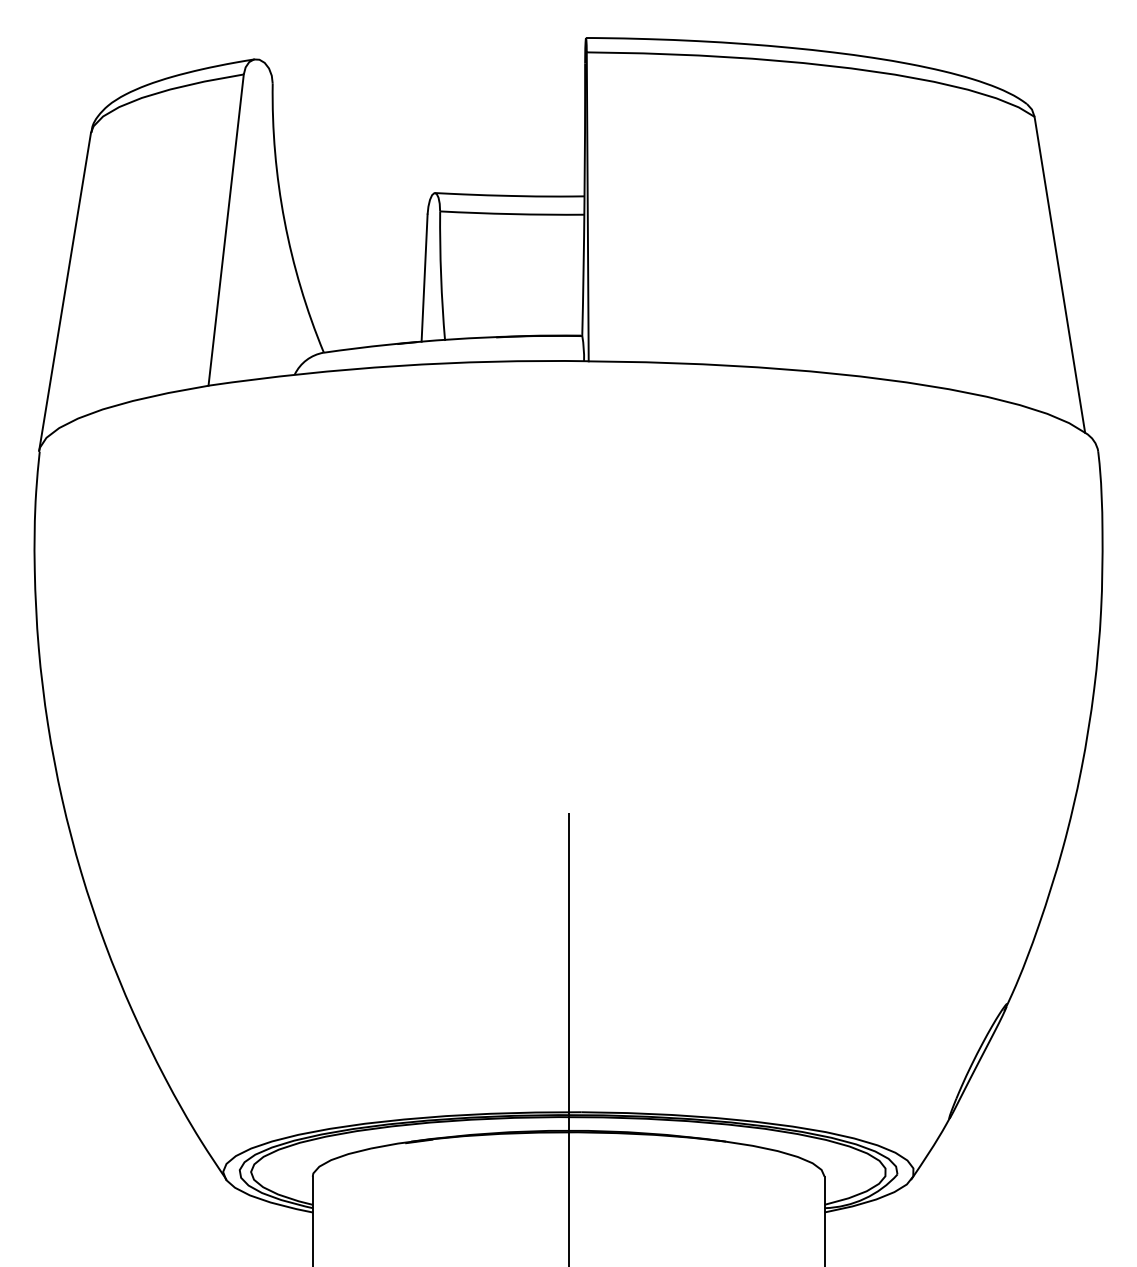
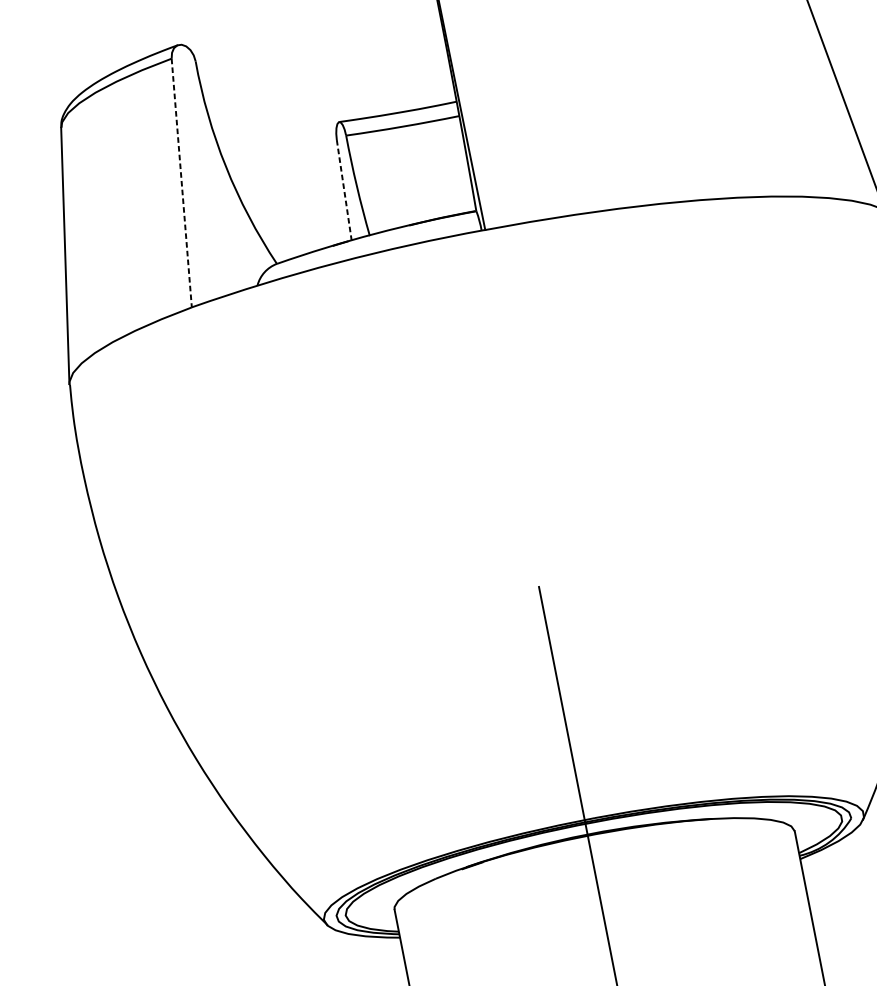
line: (226, 230) -> (182, 183), solid -> dashed
line: (424, 278) -> (344, 190), solid -> dashed

